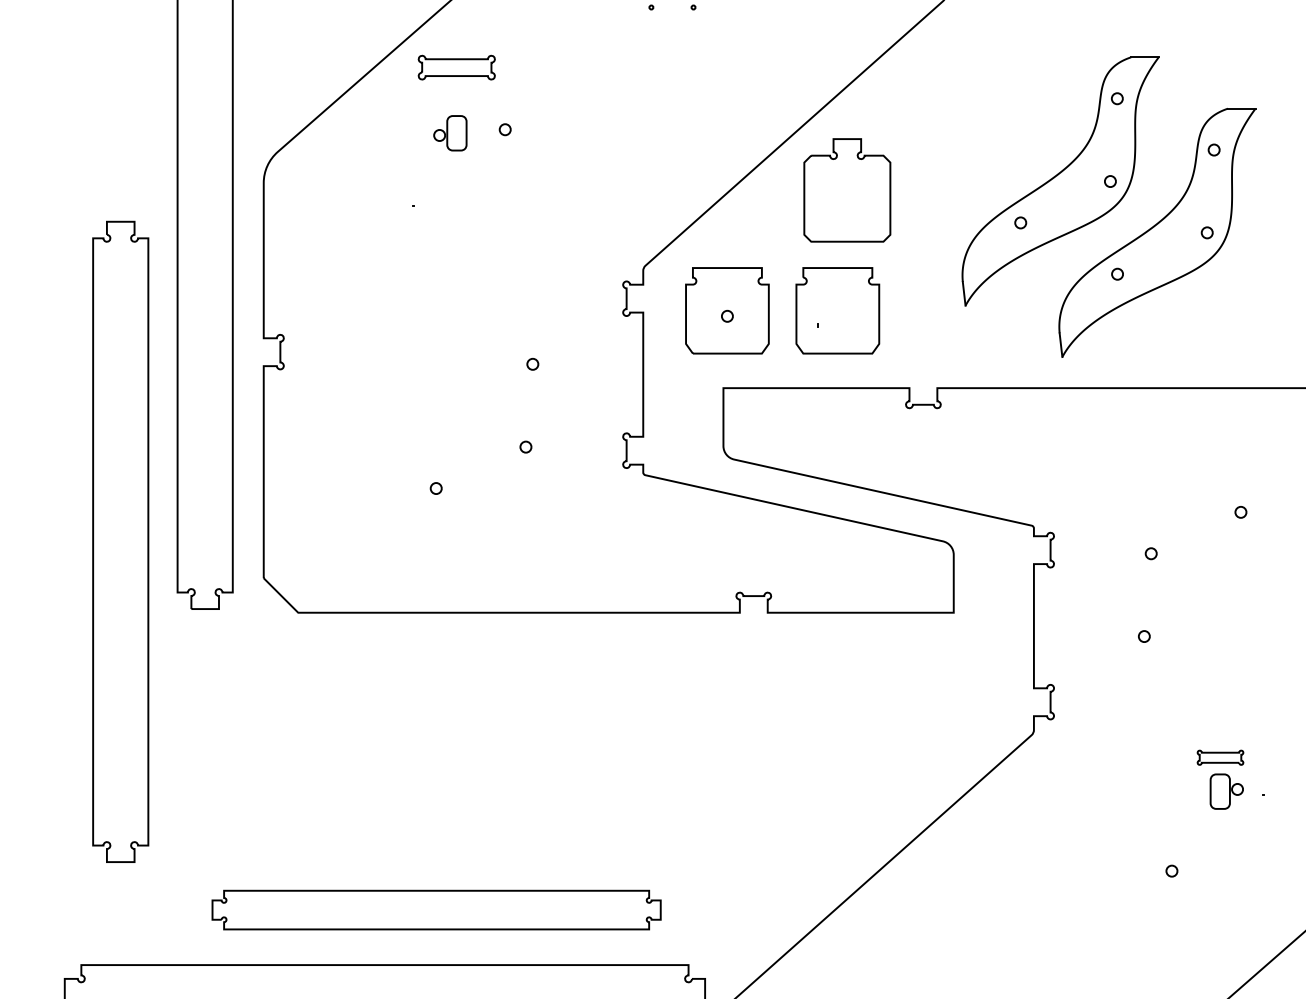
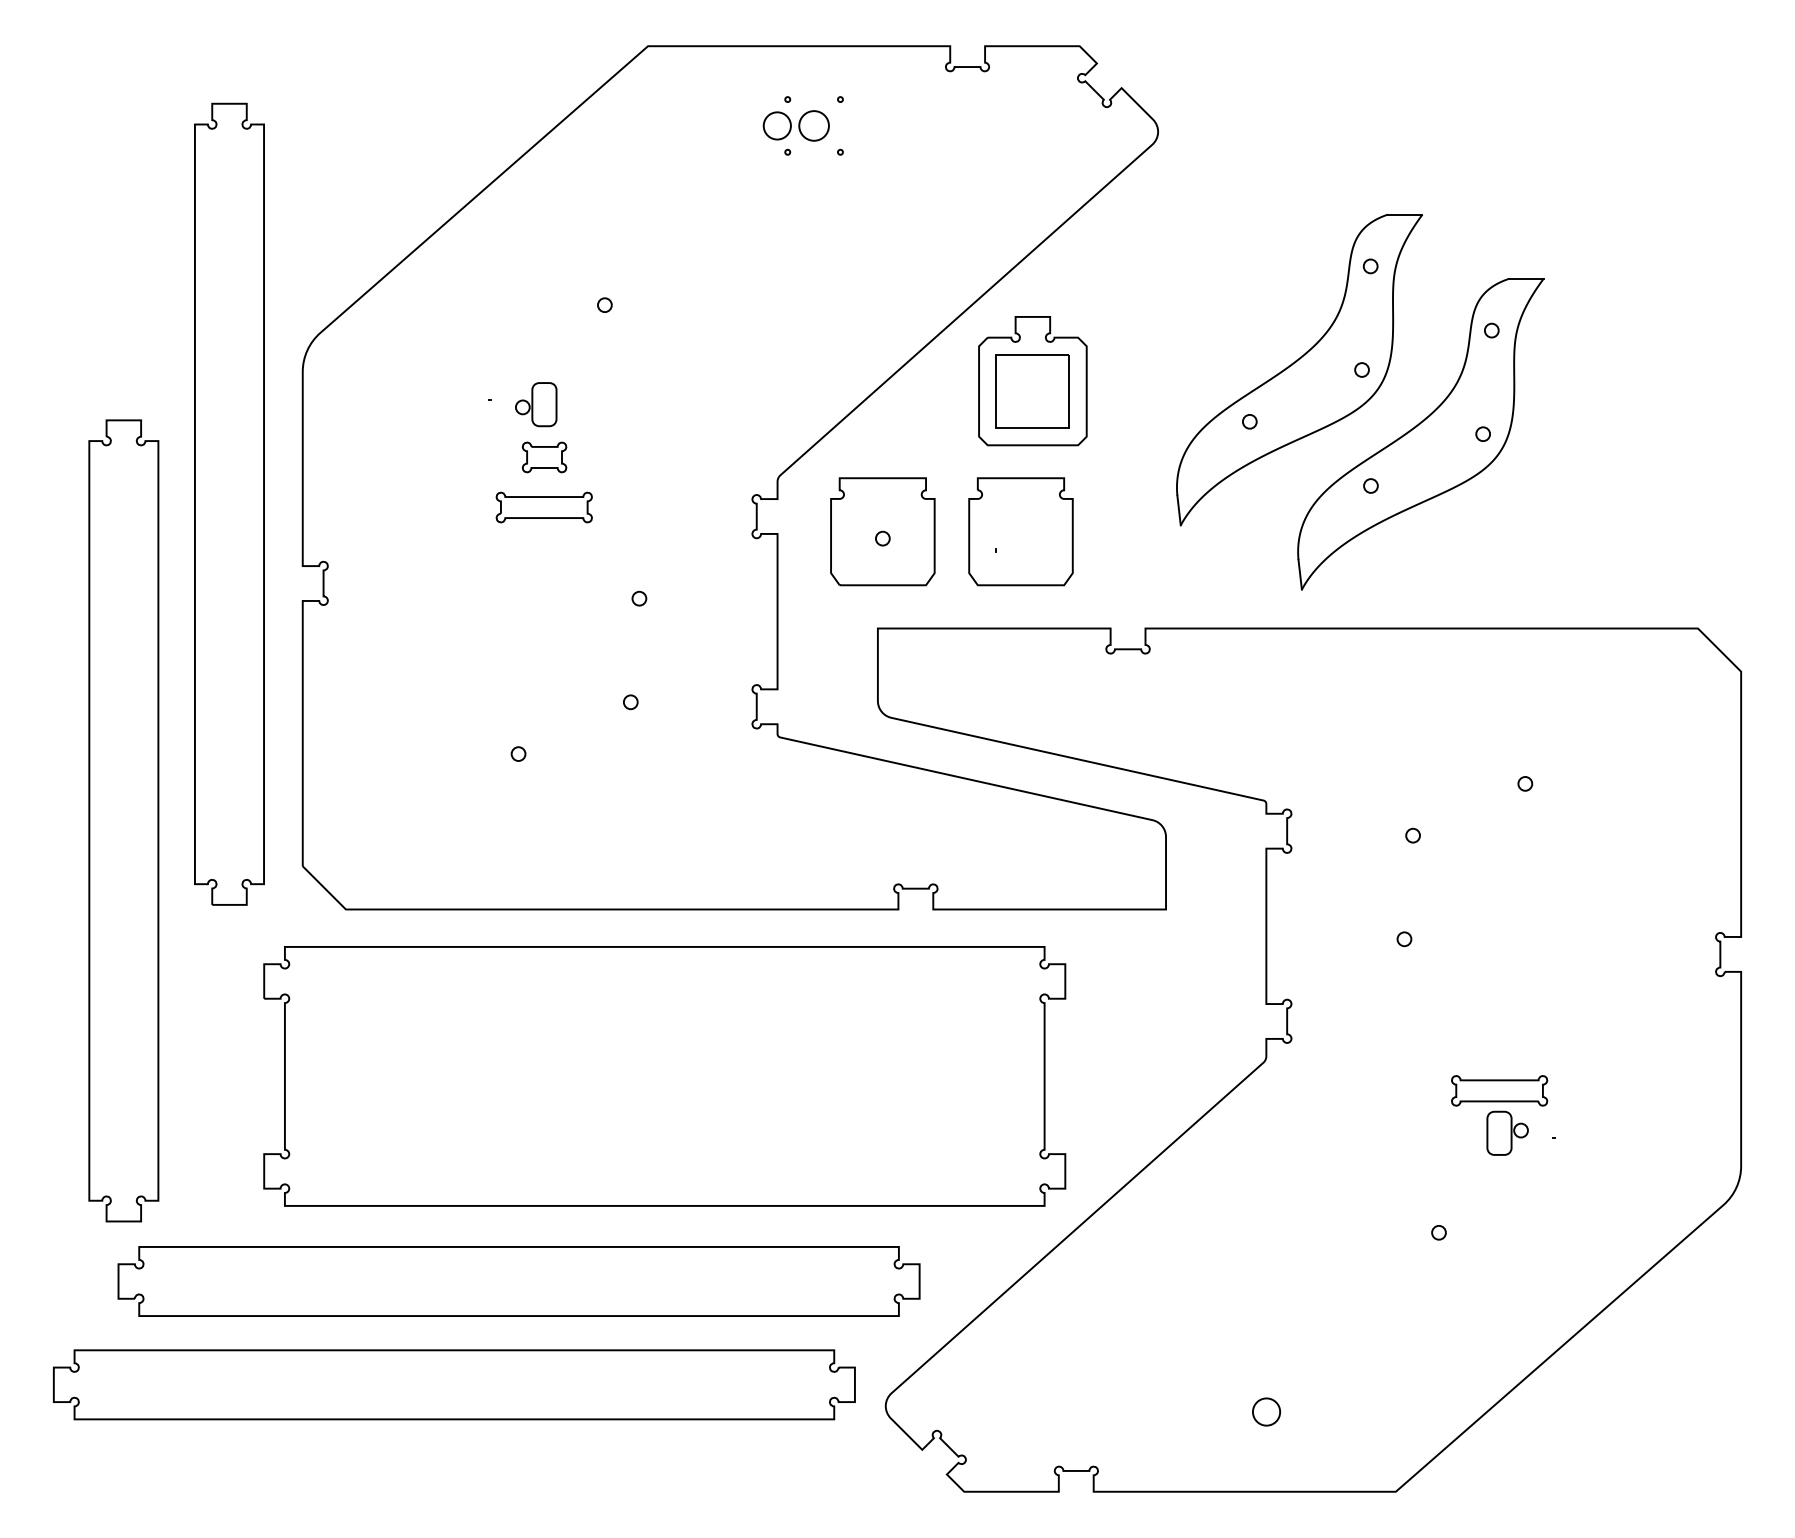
part: (456, 67) -> (543, 507), moved
part: (450, 133) -> (536, 404), moved
part: (847, 198) -> (1032, 391), added
part: (456, 251) -> (544, 457), added
part: (552, 746) -> (664, 1076), added
part: (1220, 757) -> (1499, 1090), size x1.67
part: (436, 910) -> (518, 1281), size x1.43

